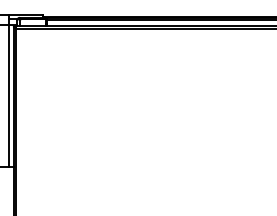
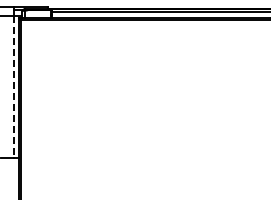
line: (9, 95) -> (14, 86), solid -> dashed

